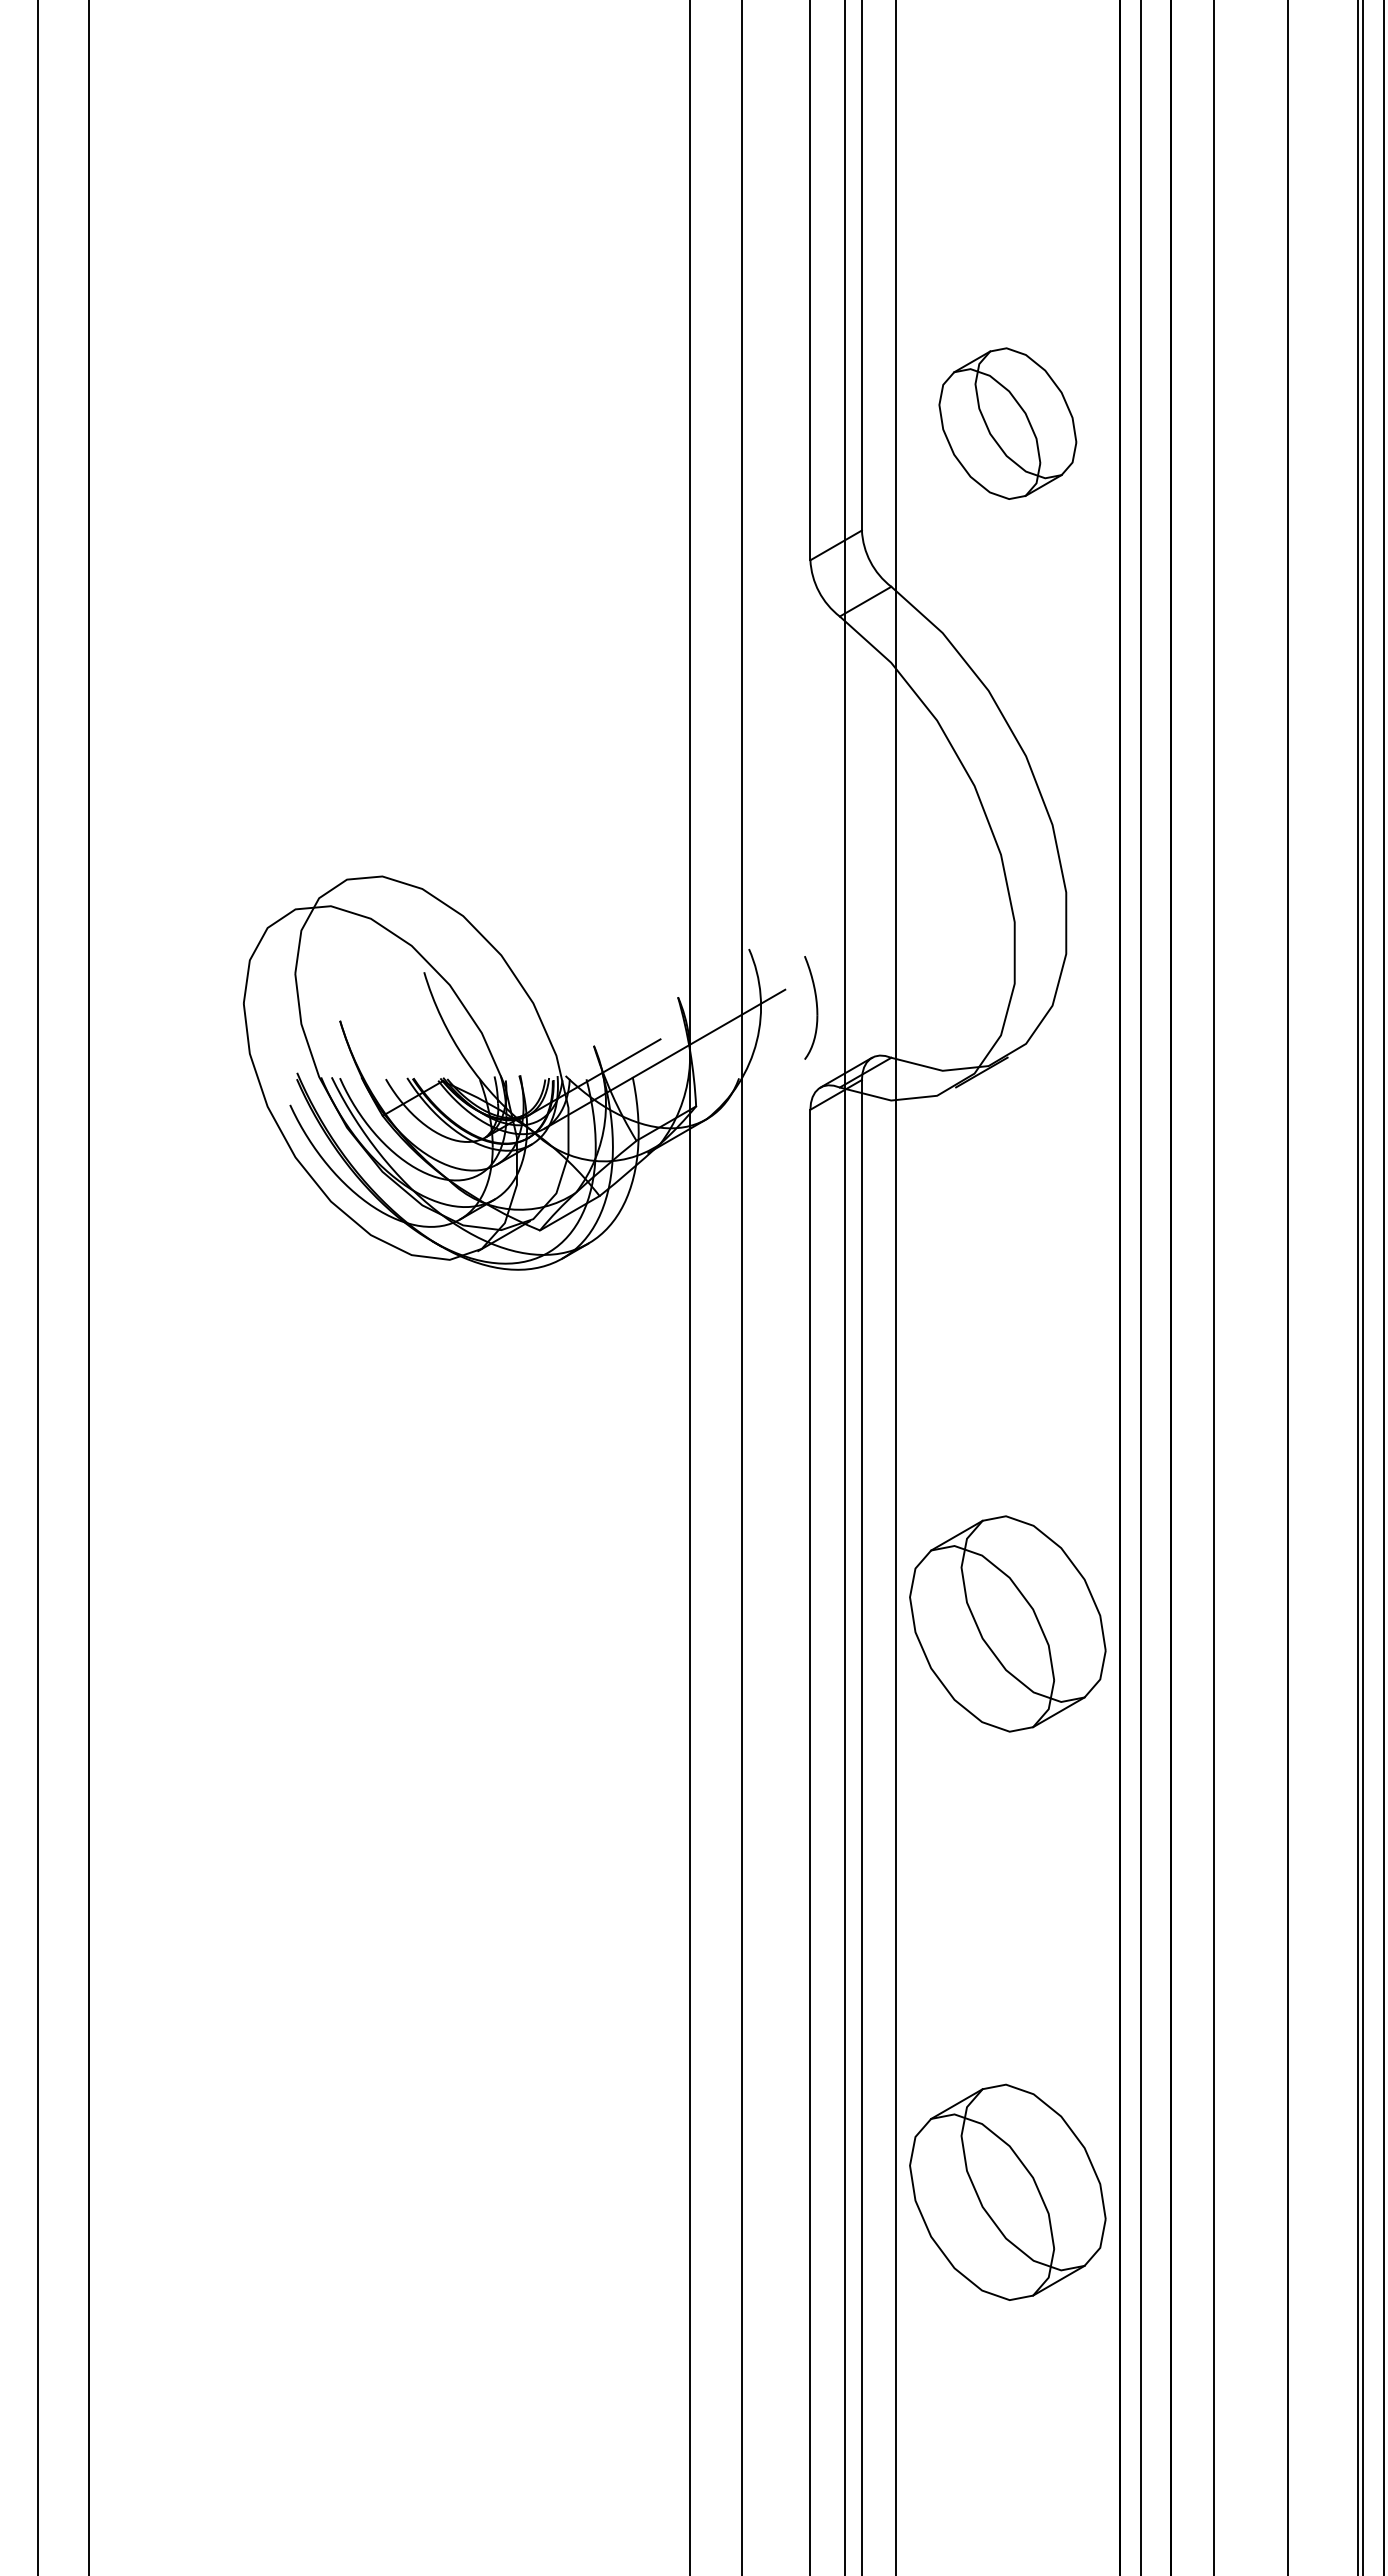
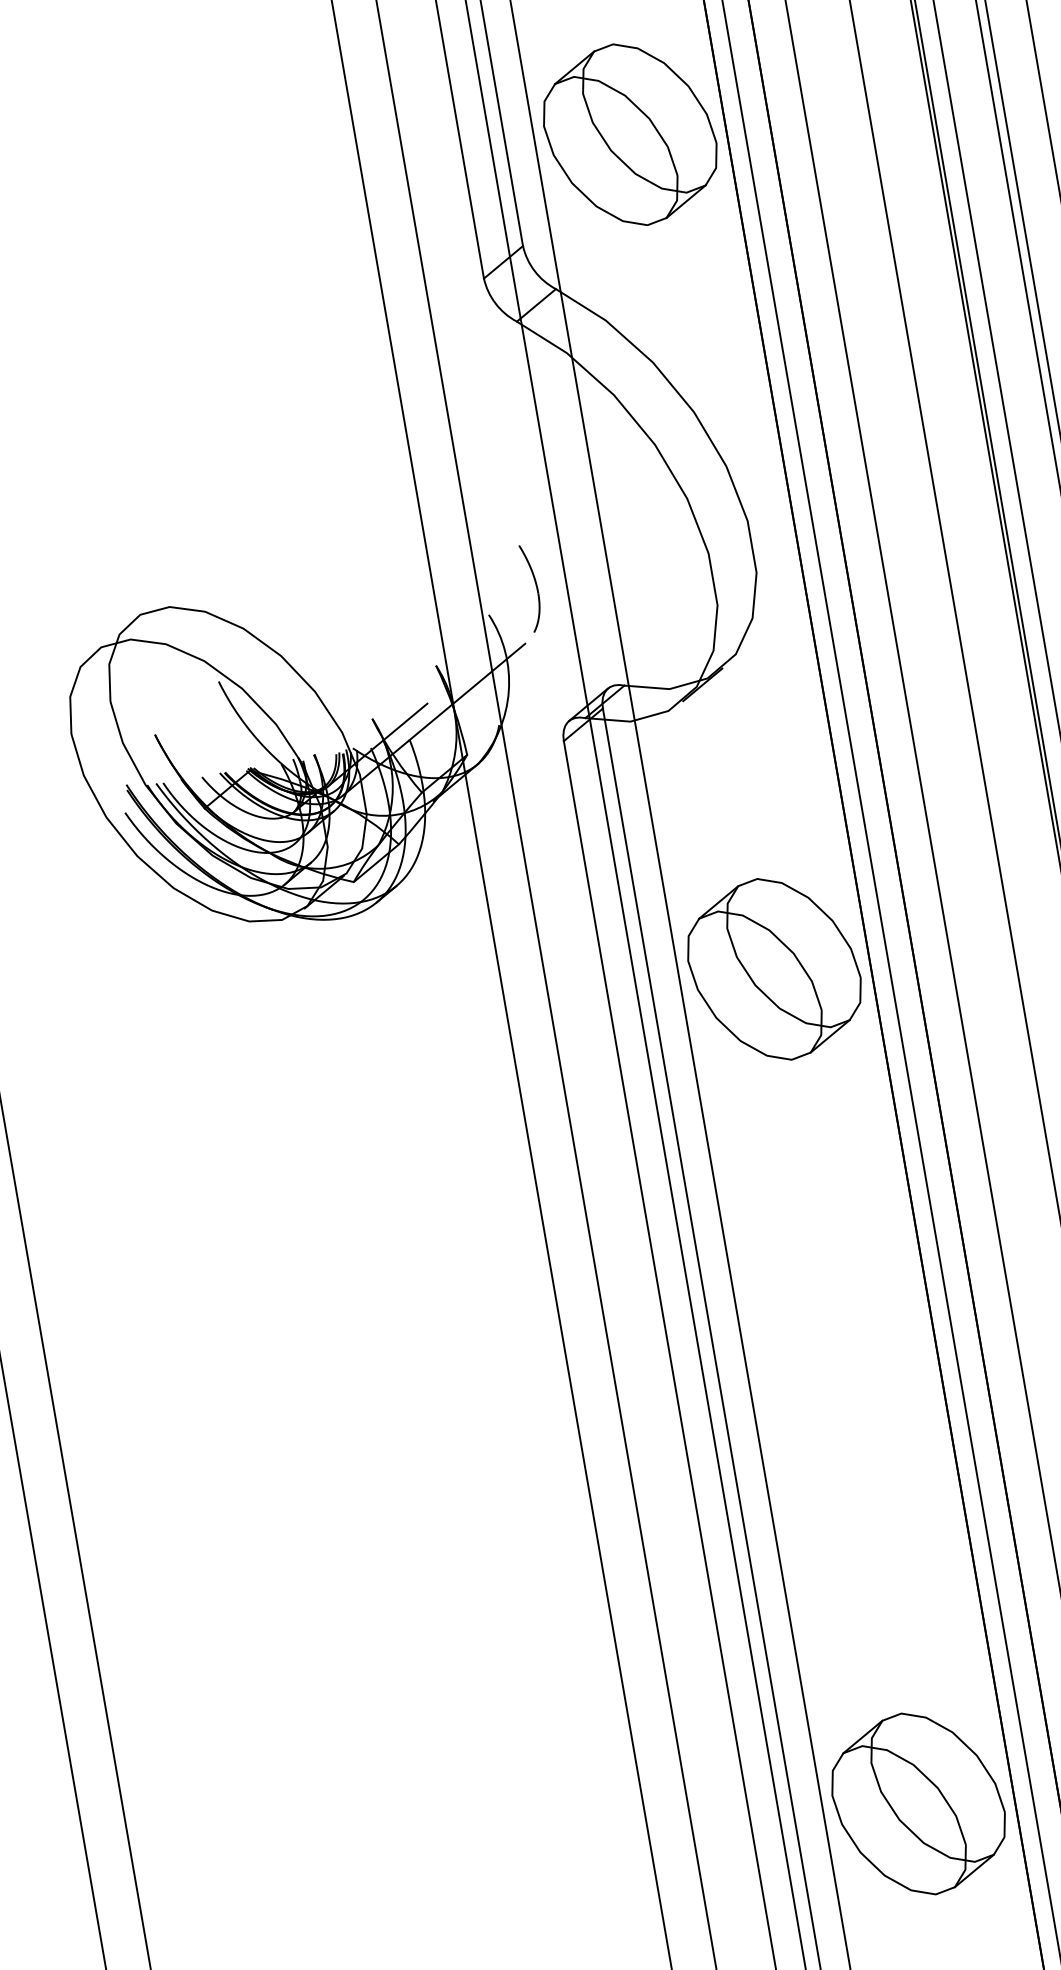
part: (1007, 423) -> (629, 134), size x1.43
part: (811, 1007) -> (532, 587), moved
part: (1007, 1623) -> (774, 969), moved
part: (1007, 2191) -> (918, 1803), moved

